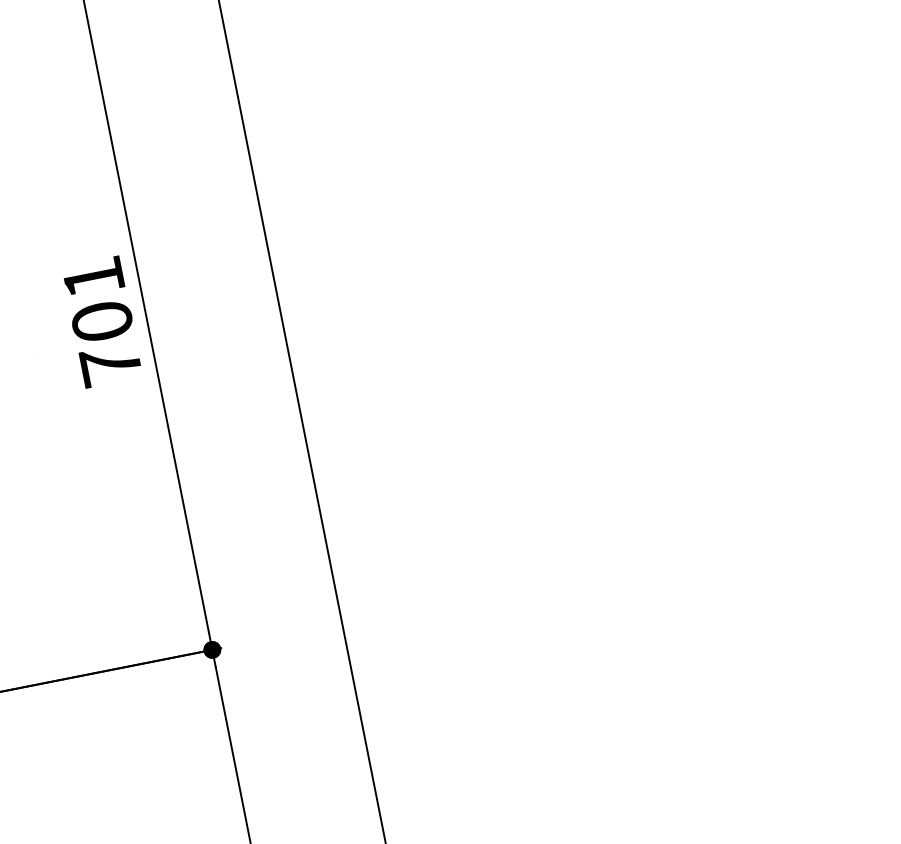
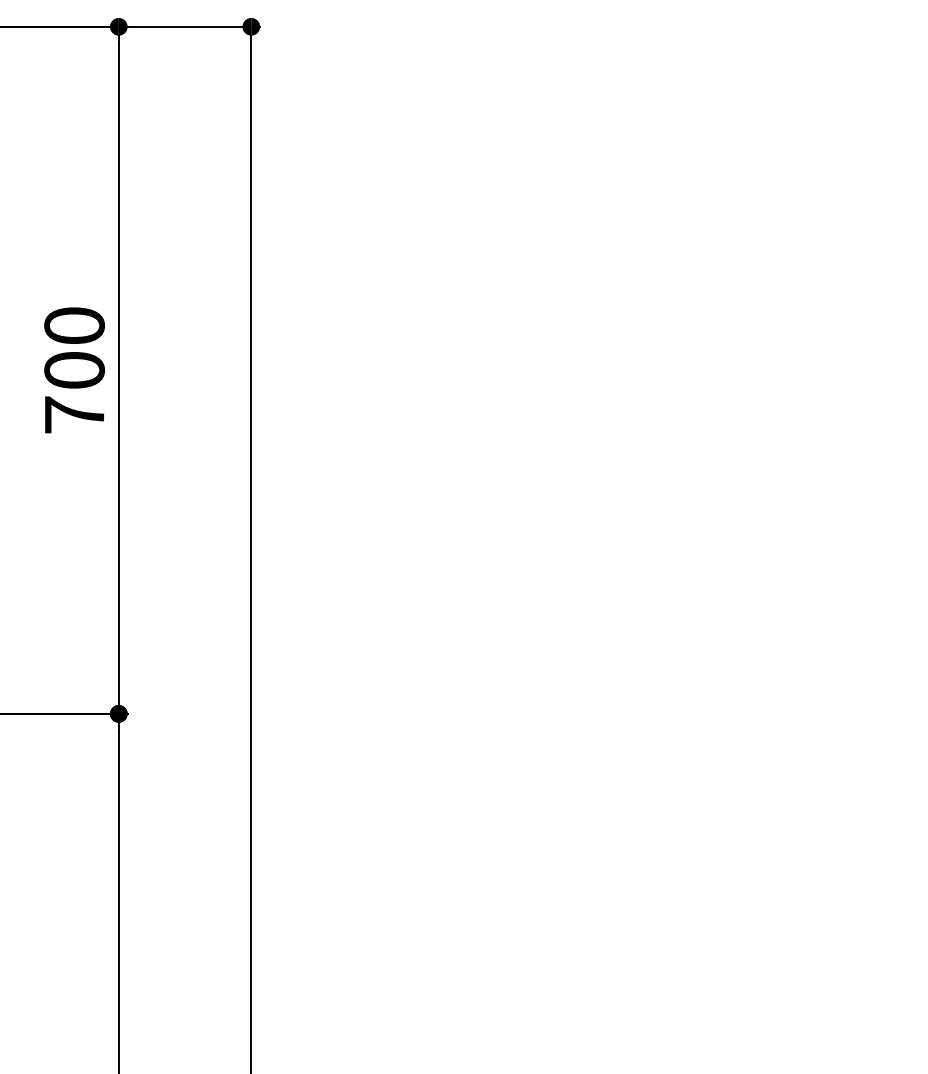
text: (93, 277) -> (74, 325), 701 -> 700

